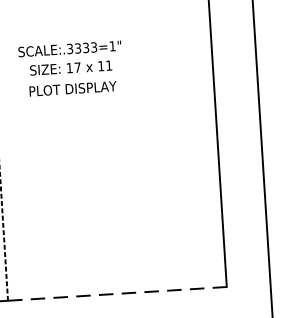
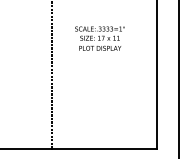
text: (70, 68) -> (99, 38), moved
line: (117, 293) -> (104, 148), dashed -> solid

